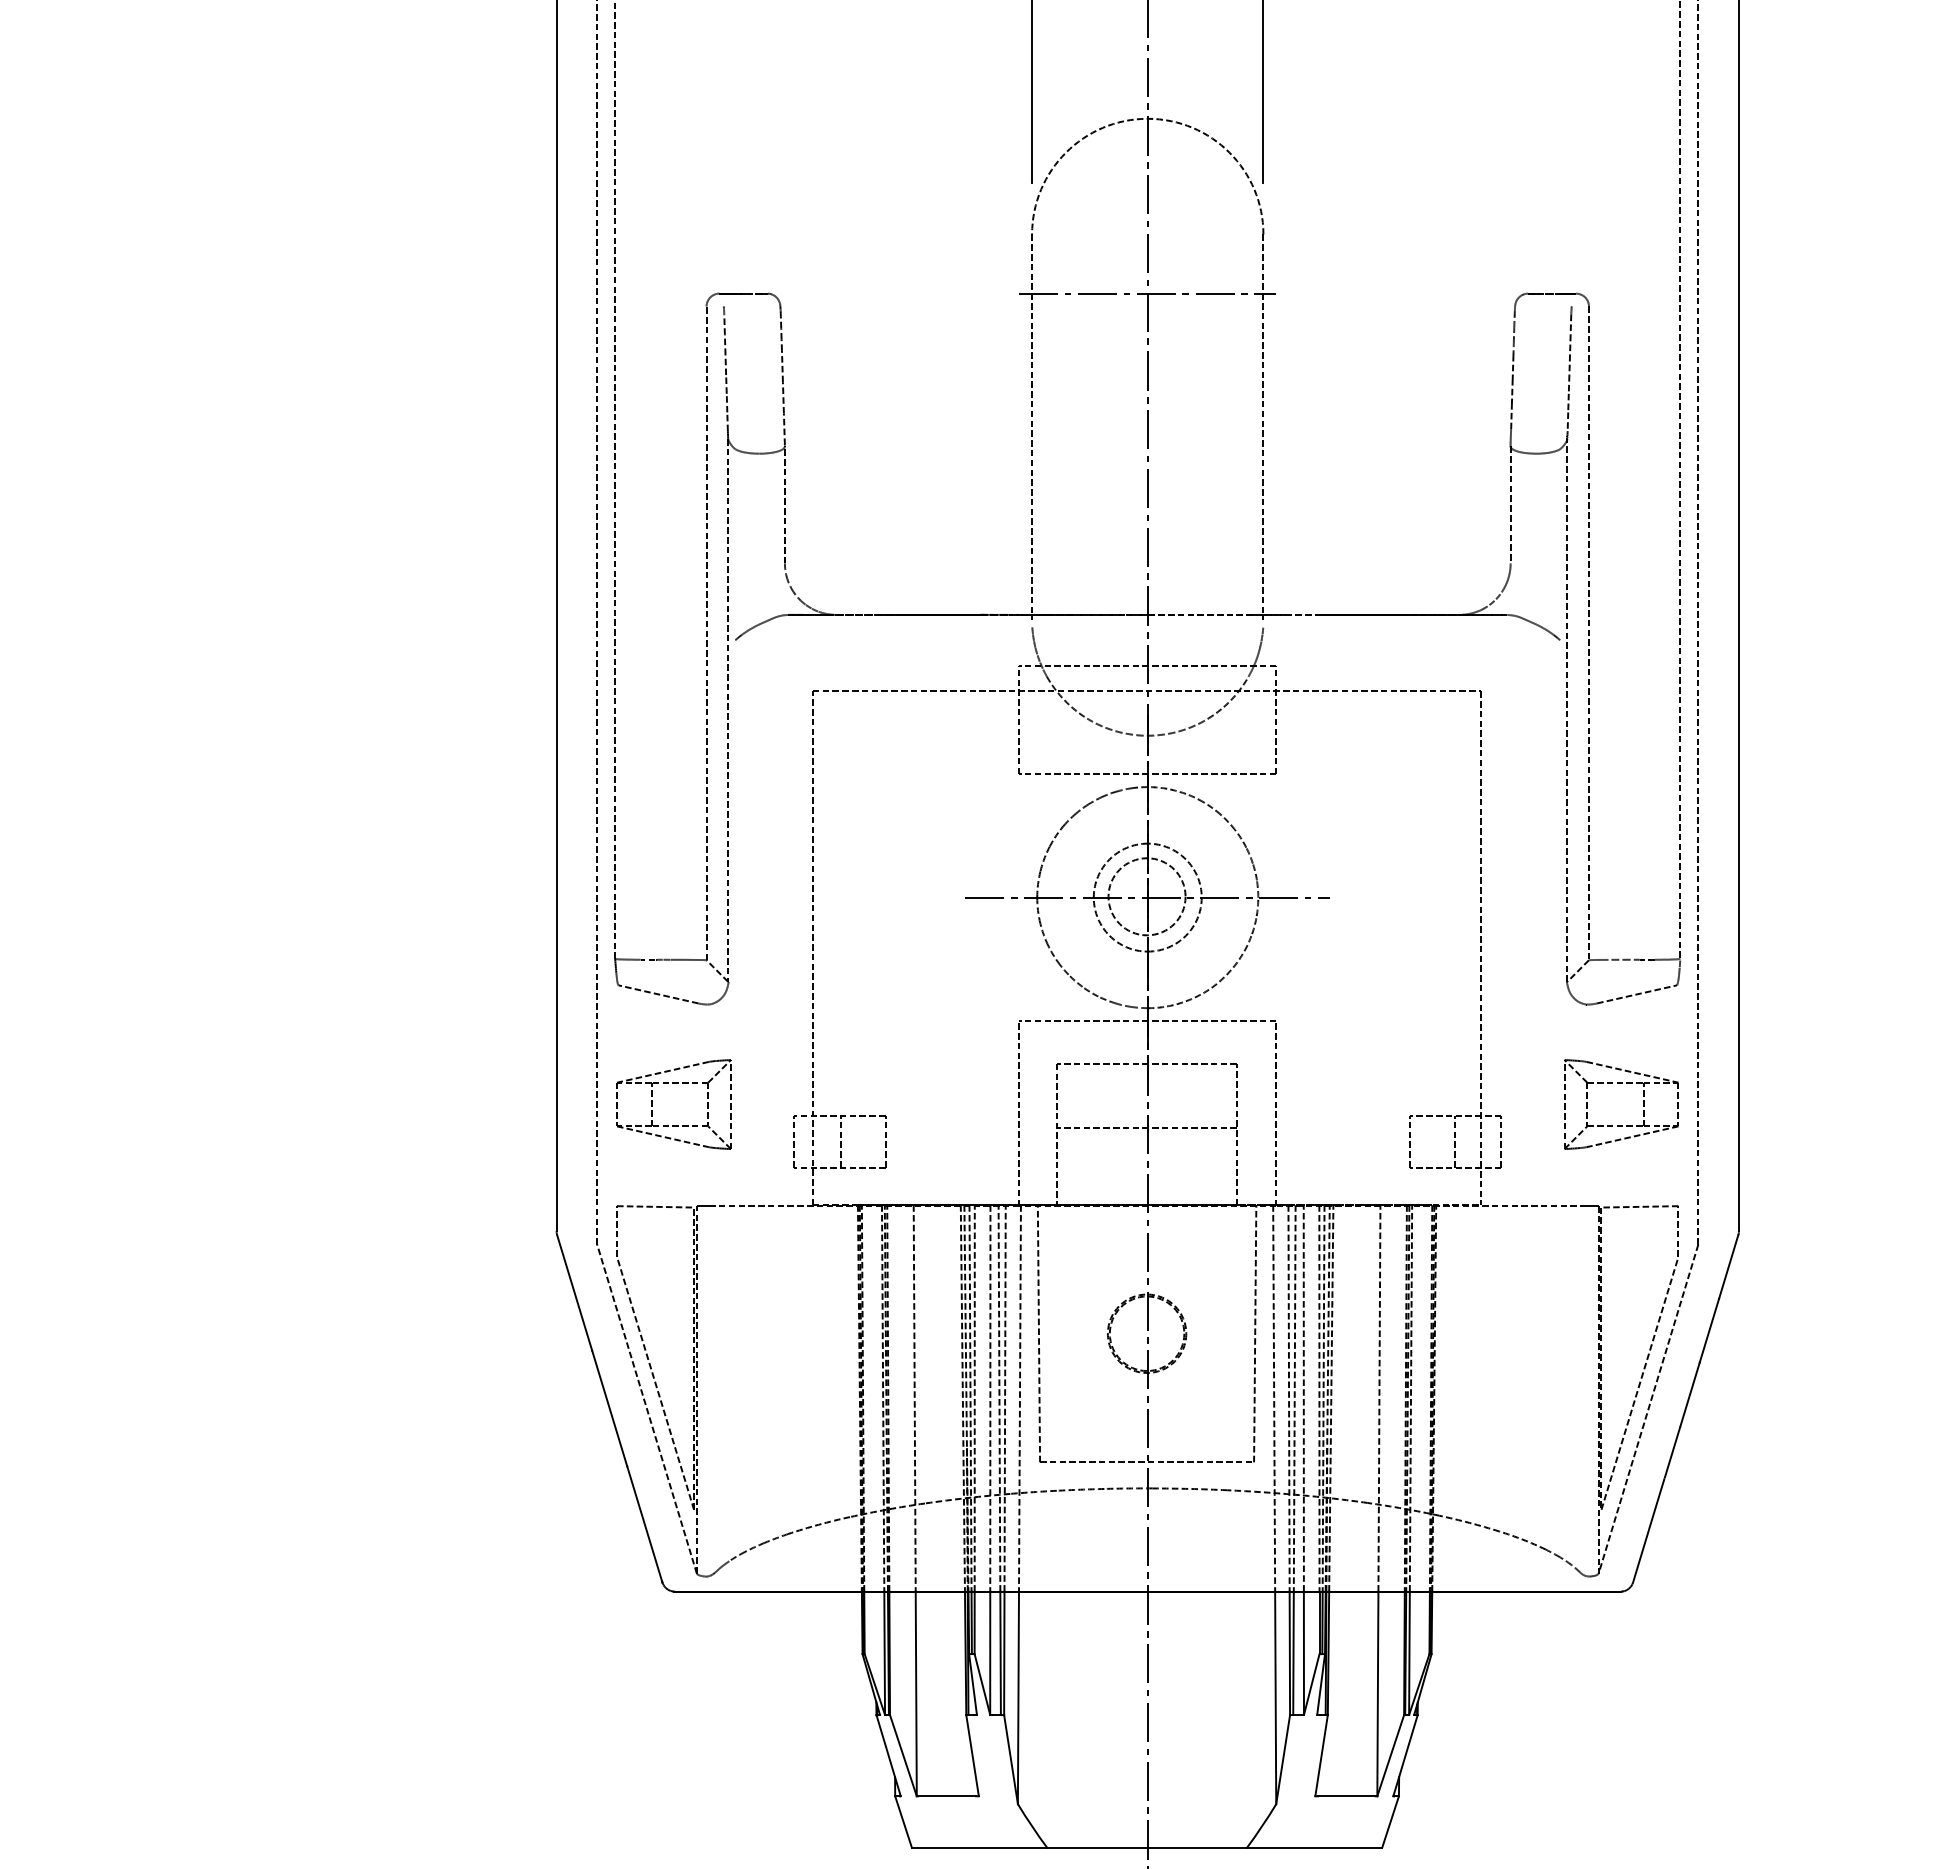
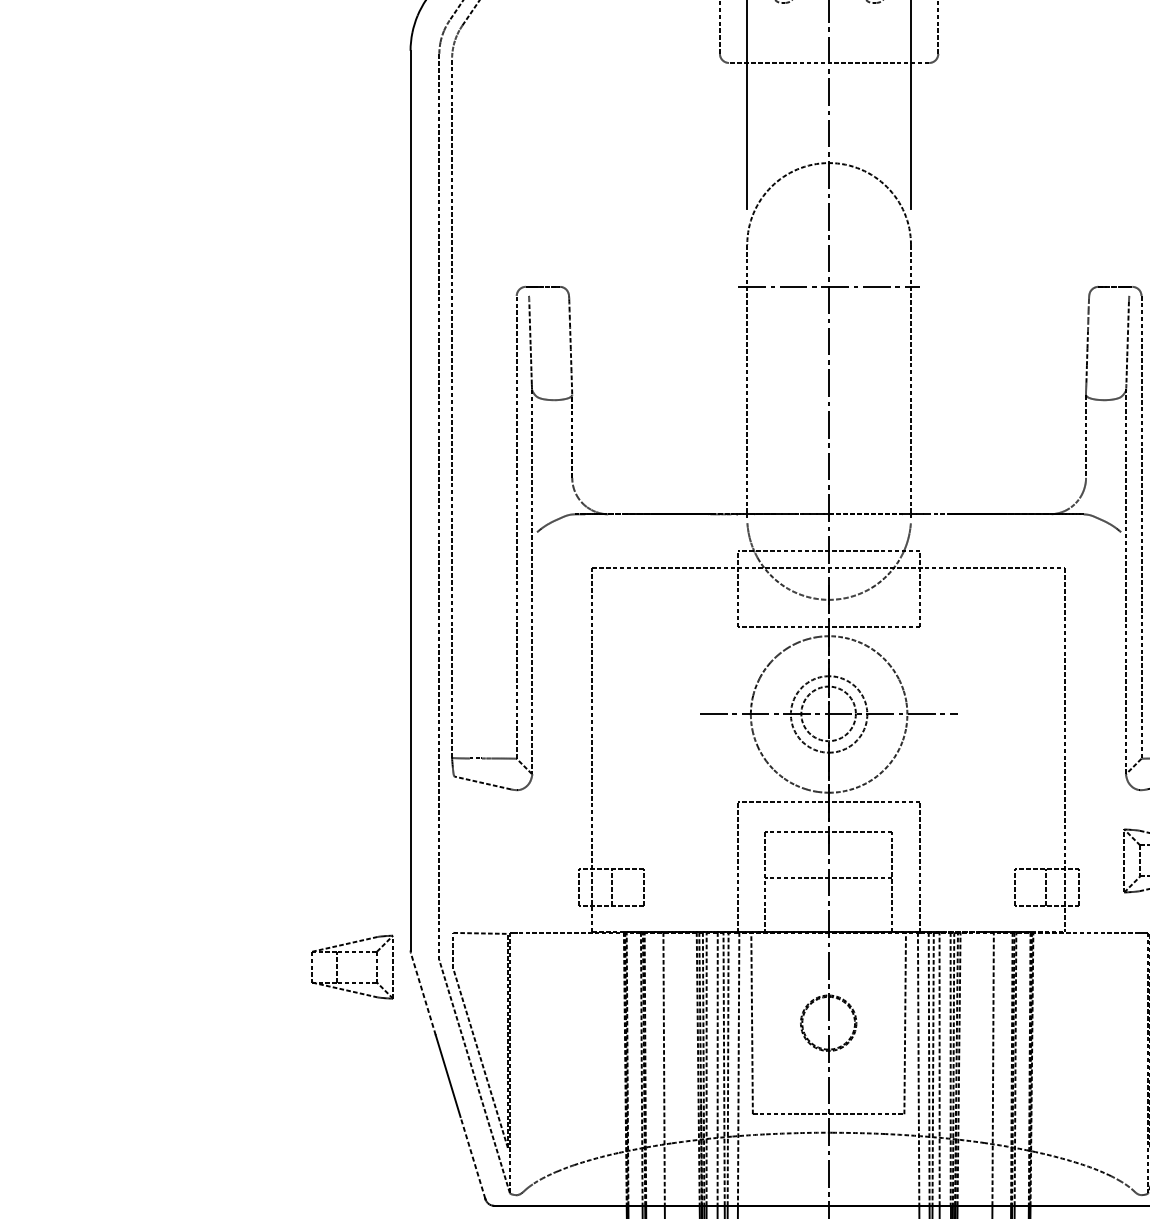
part: (673, 1083) -> (352, 952), moved
line: (574, 1292) -> (423, 994), solid -> dashed
line: (644, 1523) -> (472, 1157), solid -> dashed

